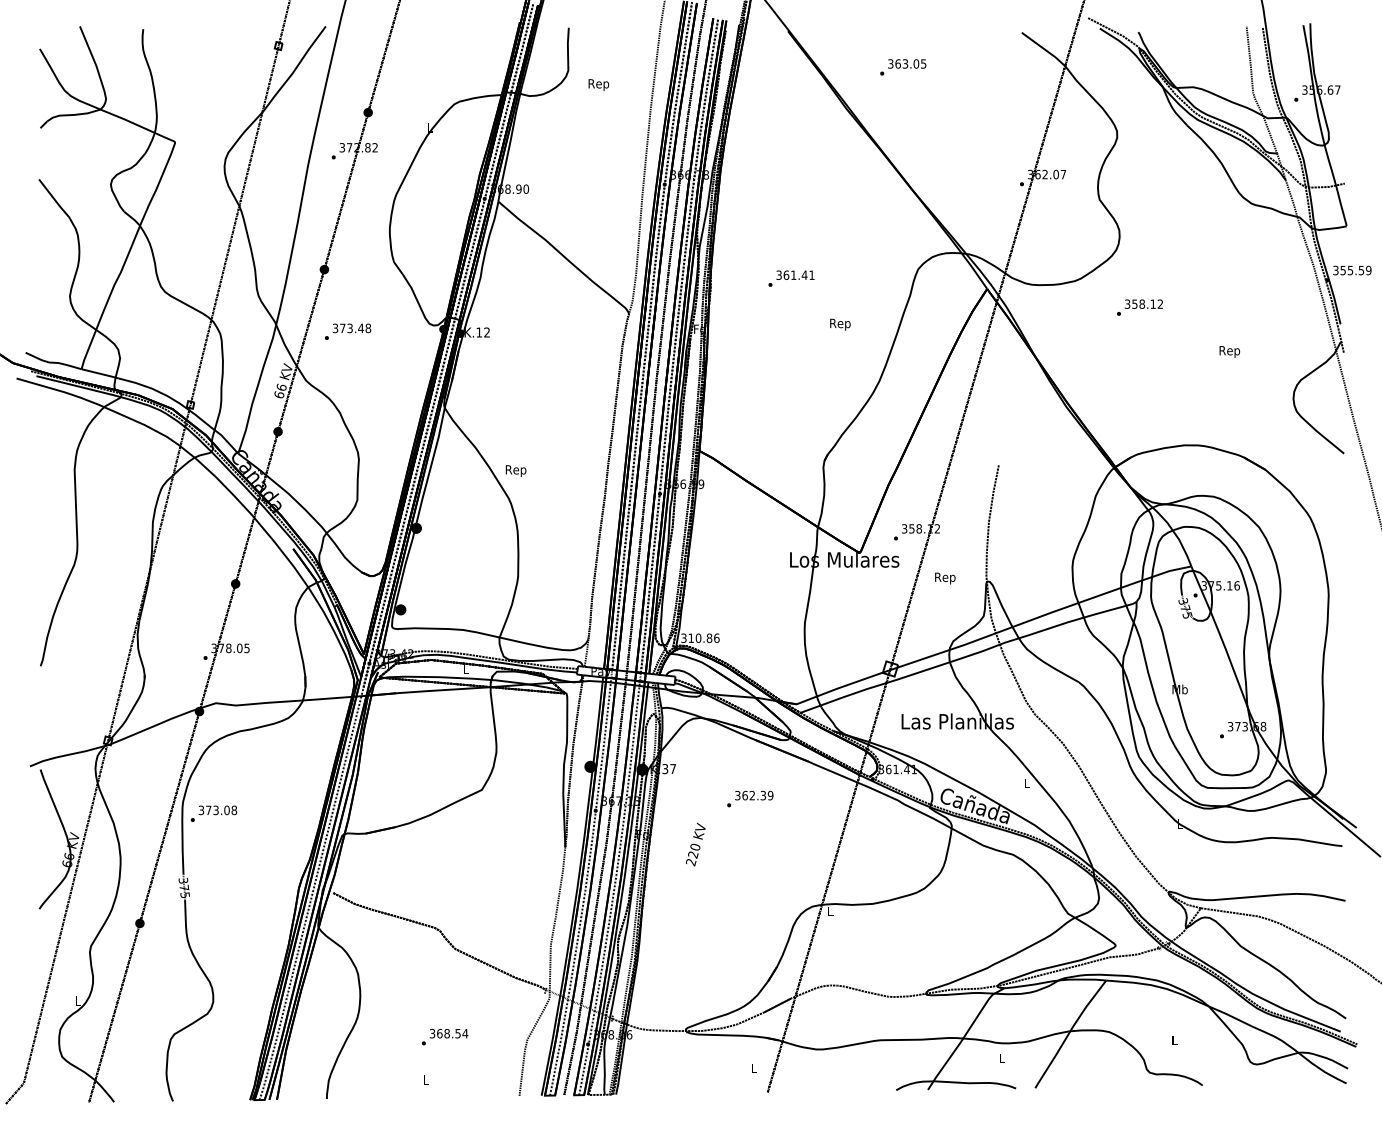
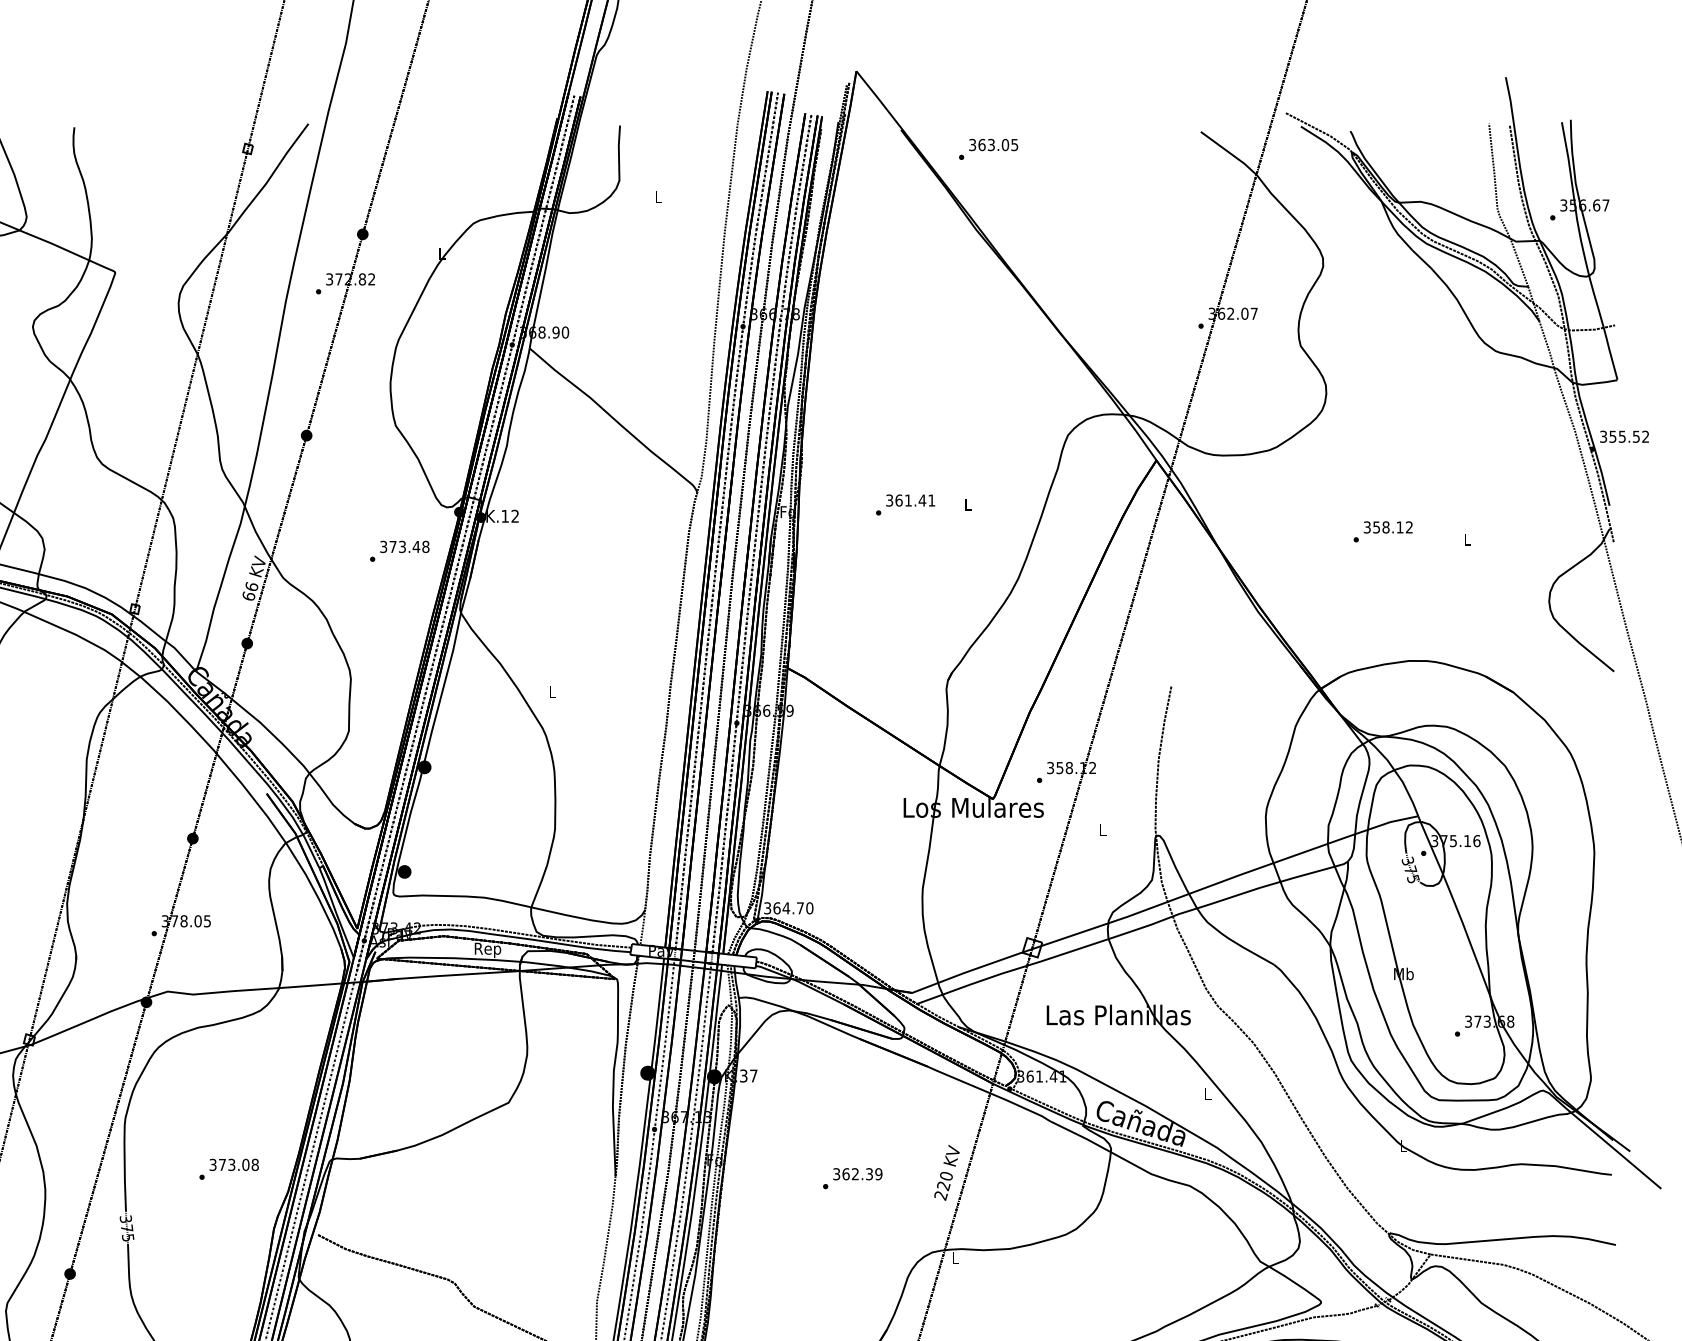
text: (903, 67) -> (988, 149), moved
text: (598, 84) -> (658, 198), Rep -> L
text: (1368, 270) -> (1645, 436), 355.59 -> 355.52
text: (791, 278) -> (905, 504), moved
text: (1139, 307) -> (1382, 531), moved
text: (840, 324) -> (968, 506), Rep -> L
text: (348, 331) -> (400, 550), moved
text: (1229, 351) -> (1467, 540), Rep -> L
text: (515, 471) -> (551, 694), Rep -> L
text: (945, 578) -> (1103, 831), Rep -> L
text: (703, 637) -> (792, 907), 310.86 -> 364.70
text: (465, 670) -> (487, 949), L -> Rep
text: (750, 798) -> (852, 1177), moved
text: (213, 813) -> (228, 1168), moved
text: (695, 844) -> (946, 1172), moved

